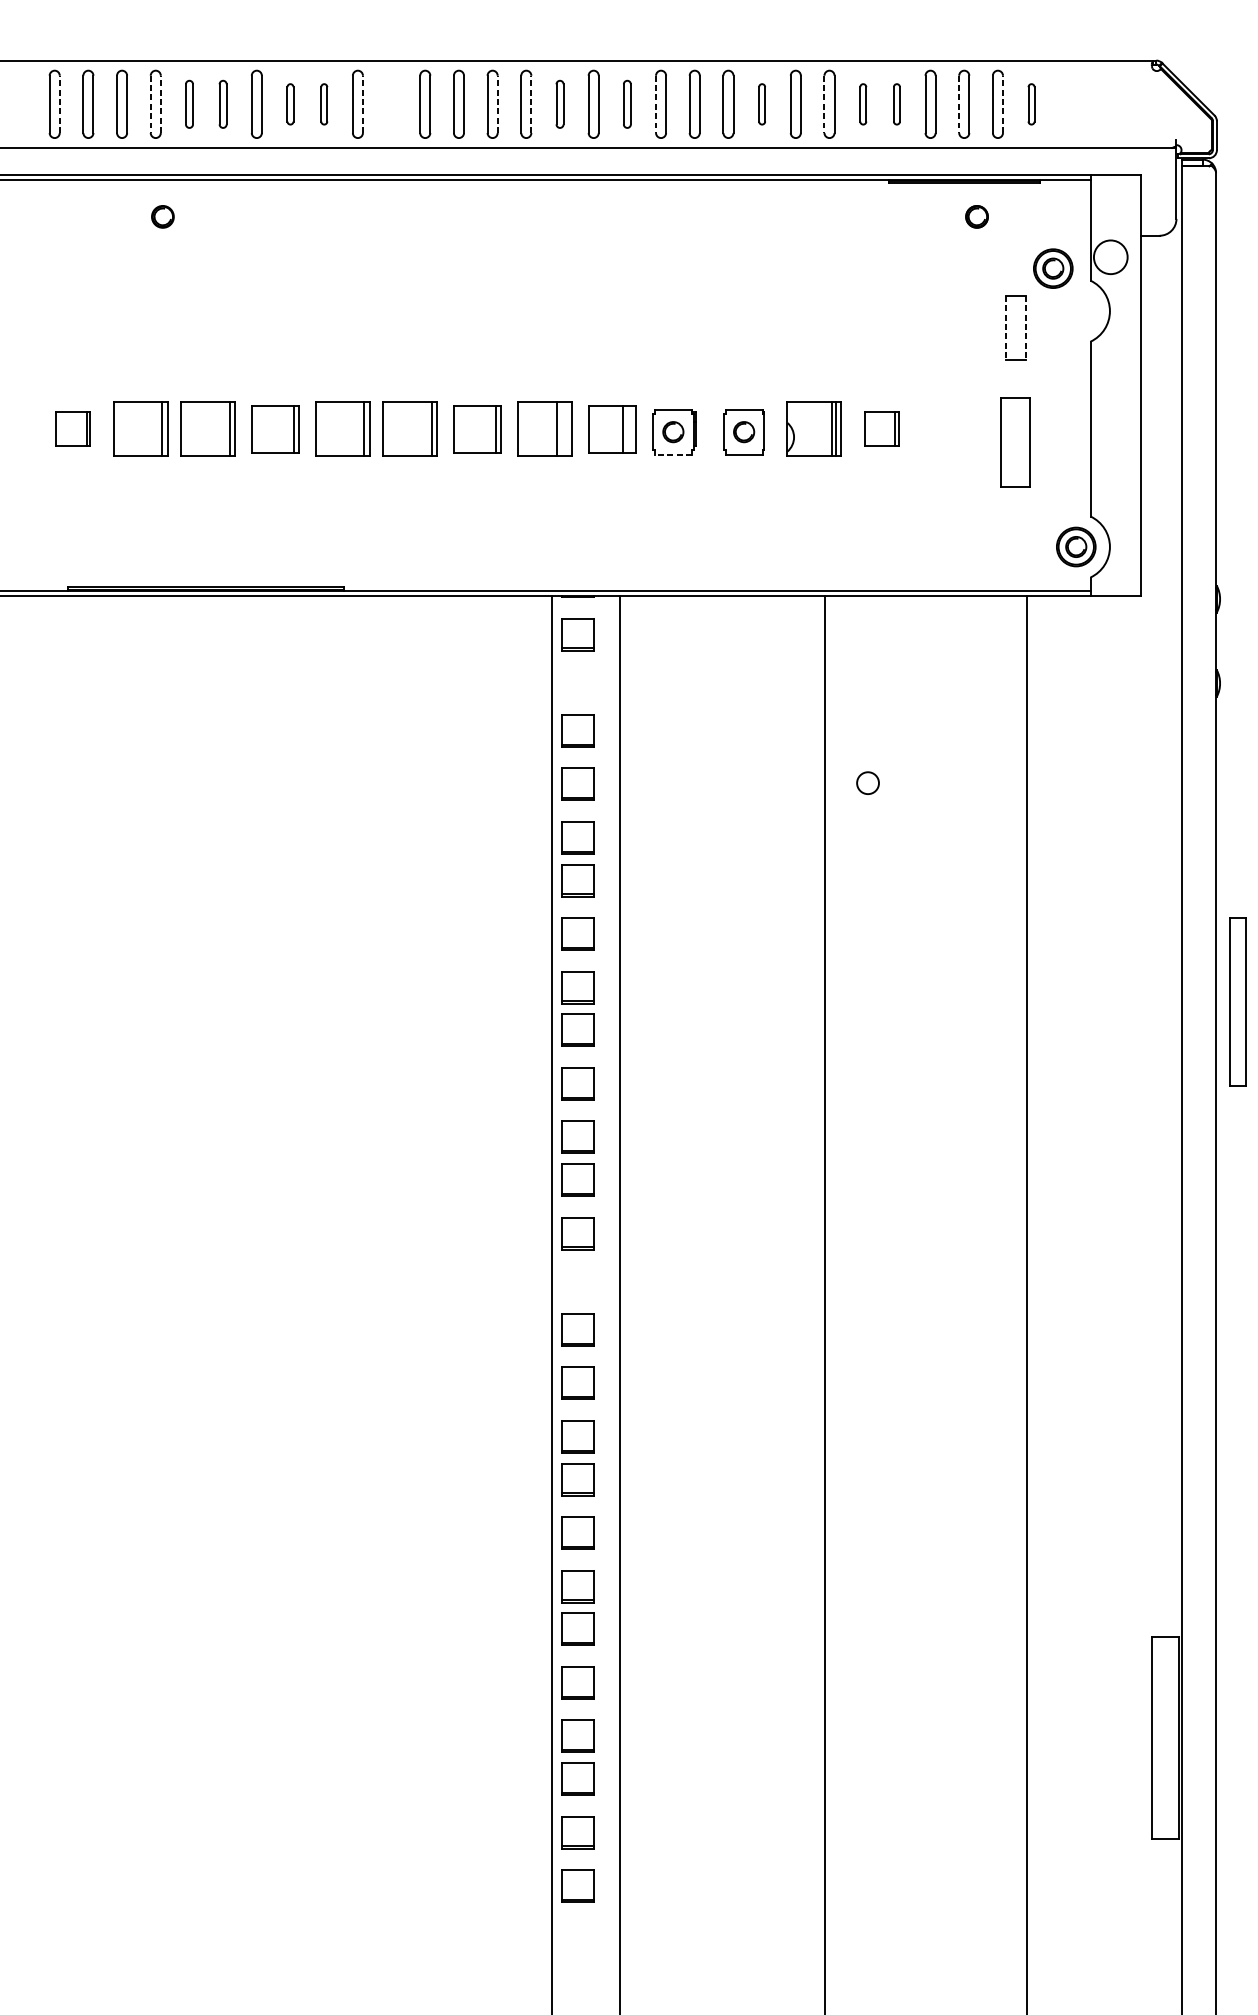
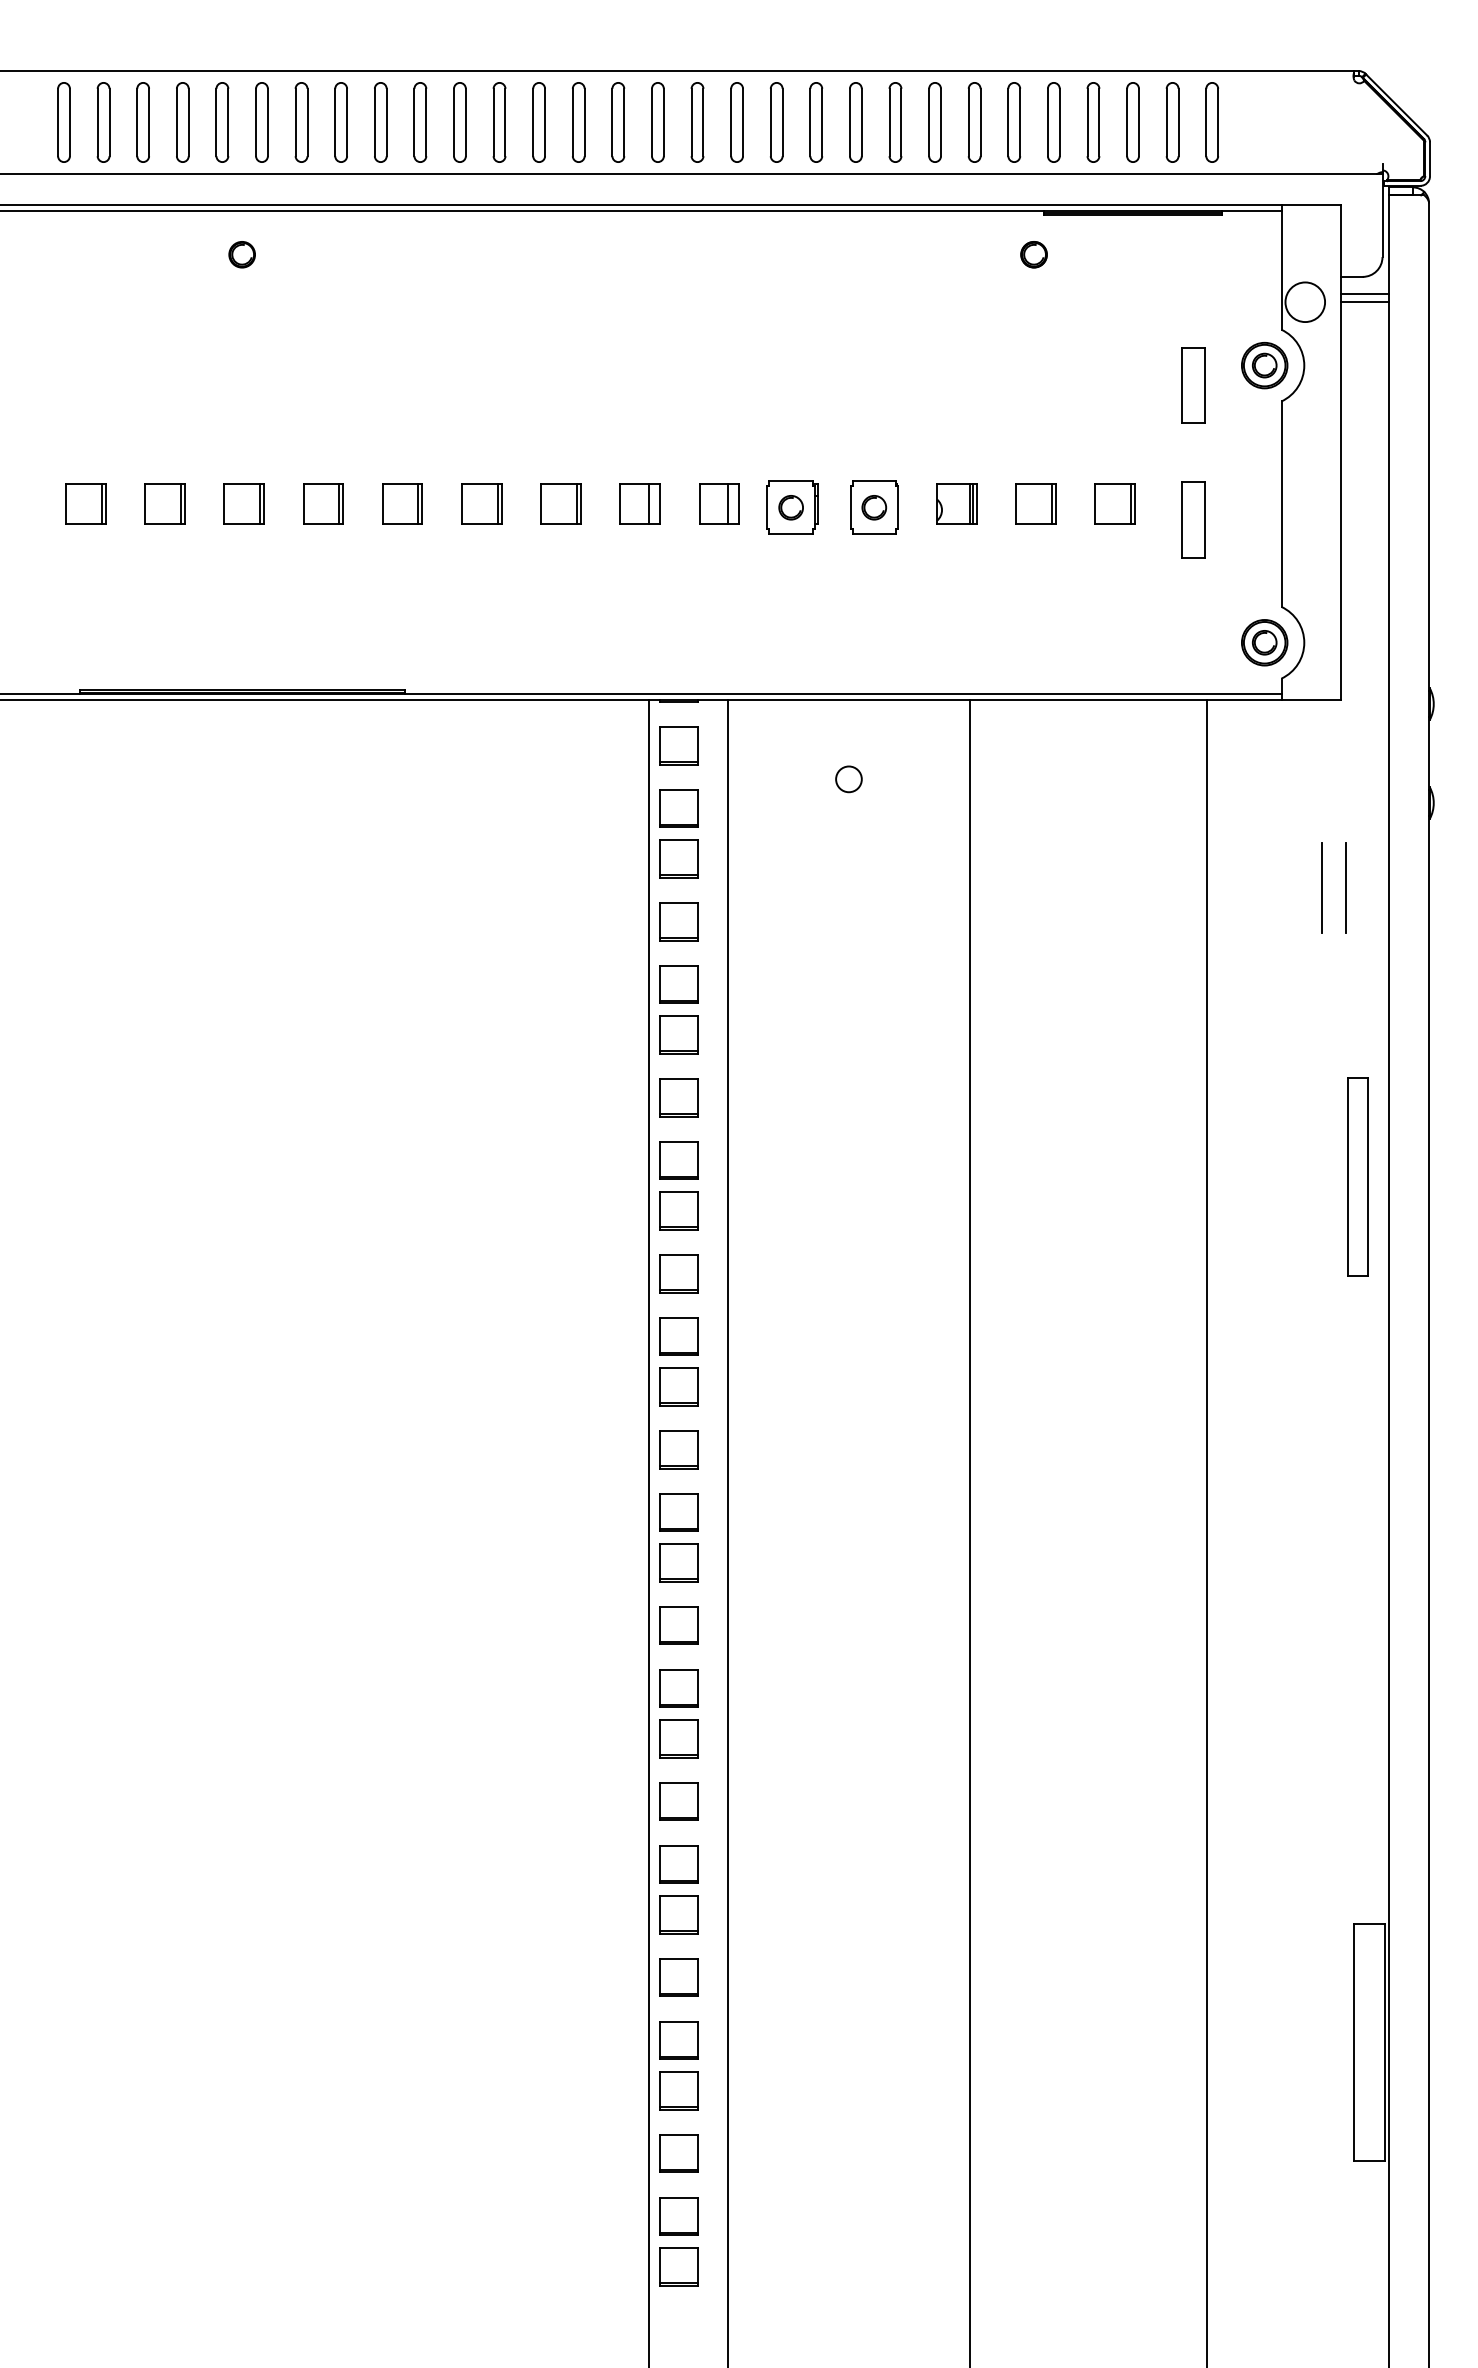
line: (59, 104) -> (69, 122), dashed -> solid
line: (150, 104) -> (176, 122), dashed -> solid
line: (160, 104) -> (188, 122), dashed -> solid
part: (189, 104) -> (222, 122), size x1.43
part: (222, 104) -> (261, 122), size x1.43
part: (289, 104) -> (340, 122), size x1.67
part: (323, 104) -> (380, 122), size x1.67
line: (363, 104) -> (426, 122), dashed -> solid
part: (391, 104) -> (459, 122), added
line: (497, 104) -> (584, 122), dashed -> solid
line: (531, 104) -> (624, 122), dashed -> solid
part: (559, 104) -> (657, 122), size x1.43
part: (626, 104) -> (736, 122), size x1.43
line: (655, 104) -> (770, 122), dashed -> solid
part: (762, 104) -> (895, 122), size x1.67
line: (824, 104) -> (968, 122), dashed -> solid
part: (863, 104) -> (1014, 122), size x1.67
part: (896, 104) -> (1053, 122), size x1.67
line: (959, 104) -> (1127, 122), dashed -> solid
line: (1002, 104) -> (1178, 122), dashed -> solid
part: (1031, 104) -> (1211, 122), size x1.67
part: (162, 216) -> (241, 254), moved
part: (976, 216) -> (1033, 254), moved
line: (1161, 250) -> (1364, 294), added
line: (1161, 257) -> (1364, 302), added
part: (1053, 268) -> (1264, 365), moved
line: (1005, 328) -> (1181, 385), dashed -> solid
line: (1025, 328) -> (1205, 385), dashed -> solid
part: (140, 428) -> (164, 503), size x0.62
part: (207, 428) -> (243, 503), size x0.62
part: (275, 428) -> (323, 503), size x0.71
part: (342, 428) -> (402, 503), size x0.62
part: (409, 428) -> (481, 503), size x0.62
part: (477, 428) -> (560, 503), size x0.71
part: (544, 428) -> (639, 503), size x0.62
part: (612, 428) -> (719, 503), size x0.71
part: (814, 428) -> (956, 503), size x0.62
part: (948, 428) -> (1114, 503), added
part: (1015, 442) -> (1193, 519), size x0.71
line: (673, 454) -> (791, 534), dashed -> solid
part: (577, 688) -> (678, 808), added
line: (1125, 756) -> (1322, 888), added
line: (1145, 756) -> (1345, 888), added
circle: (867, 783) -> (848, 779), moved
part: (1237, 1001) -> (1357, 1176), moved
part: (577, 1286) -> (678, 1512), added
part: (577, 1928) -> (678, 2266), added

